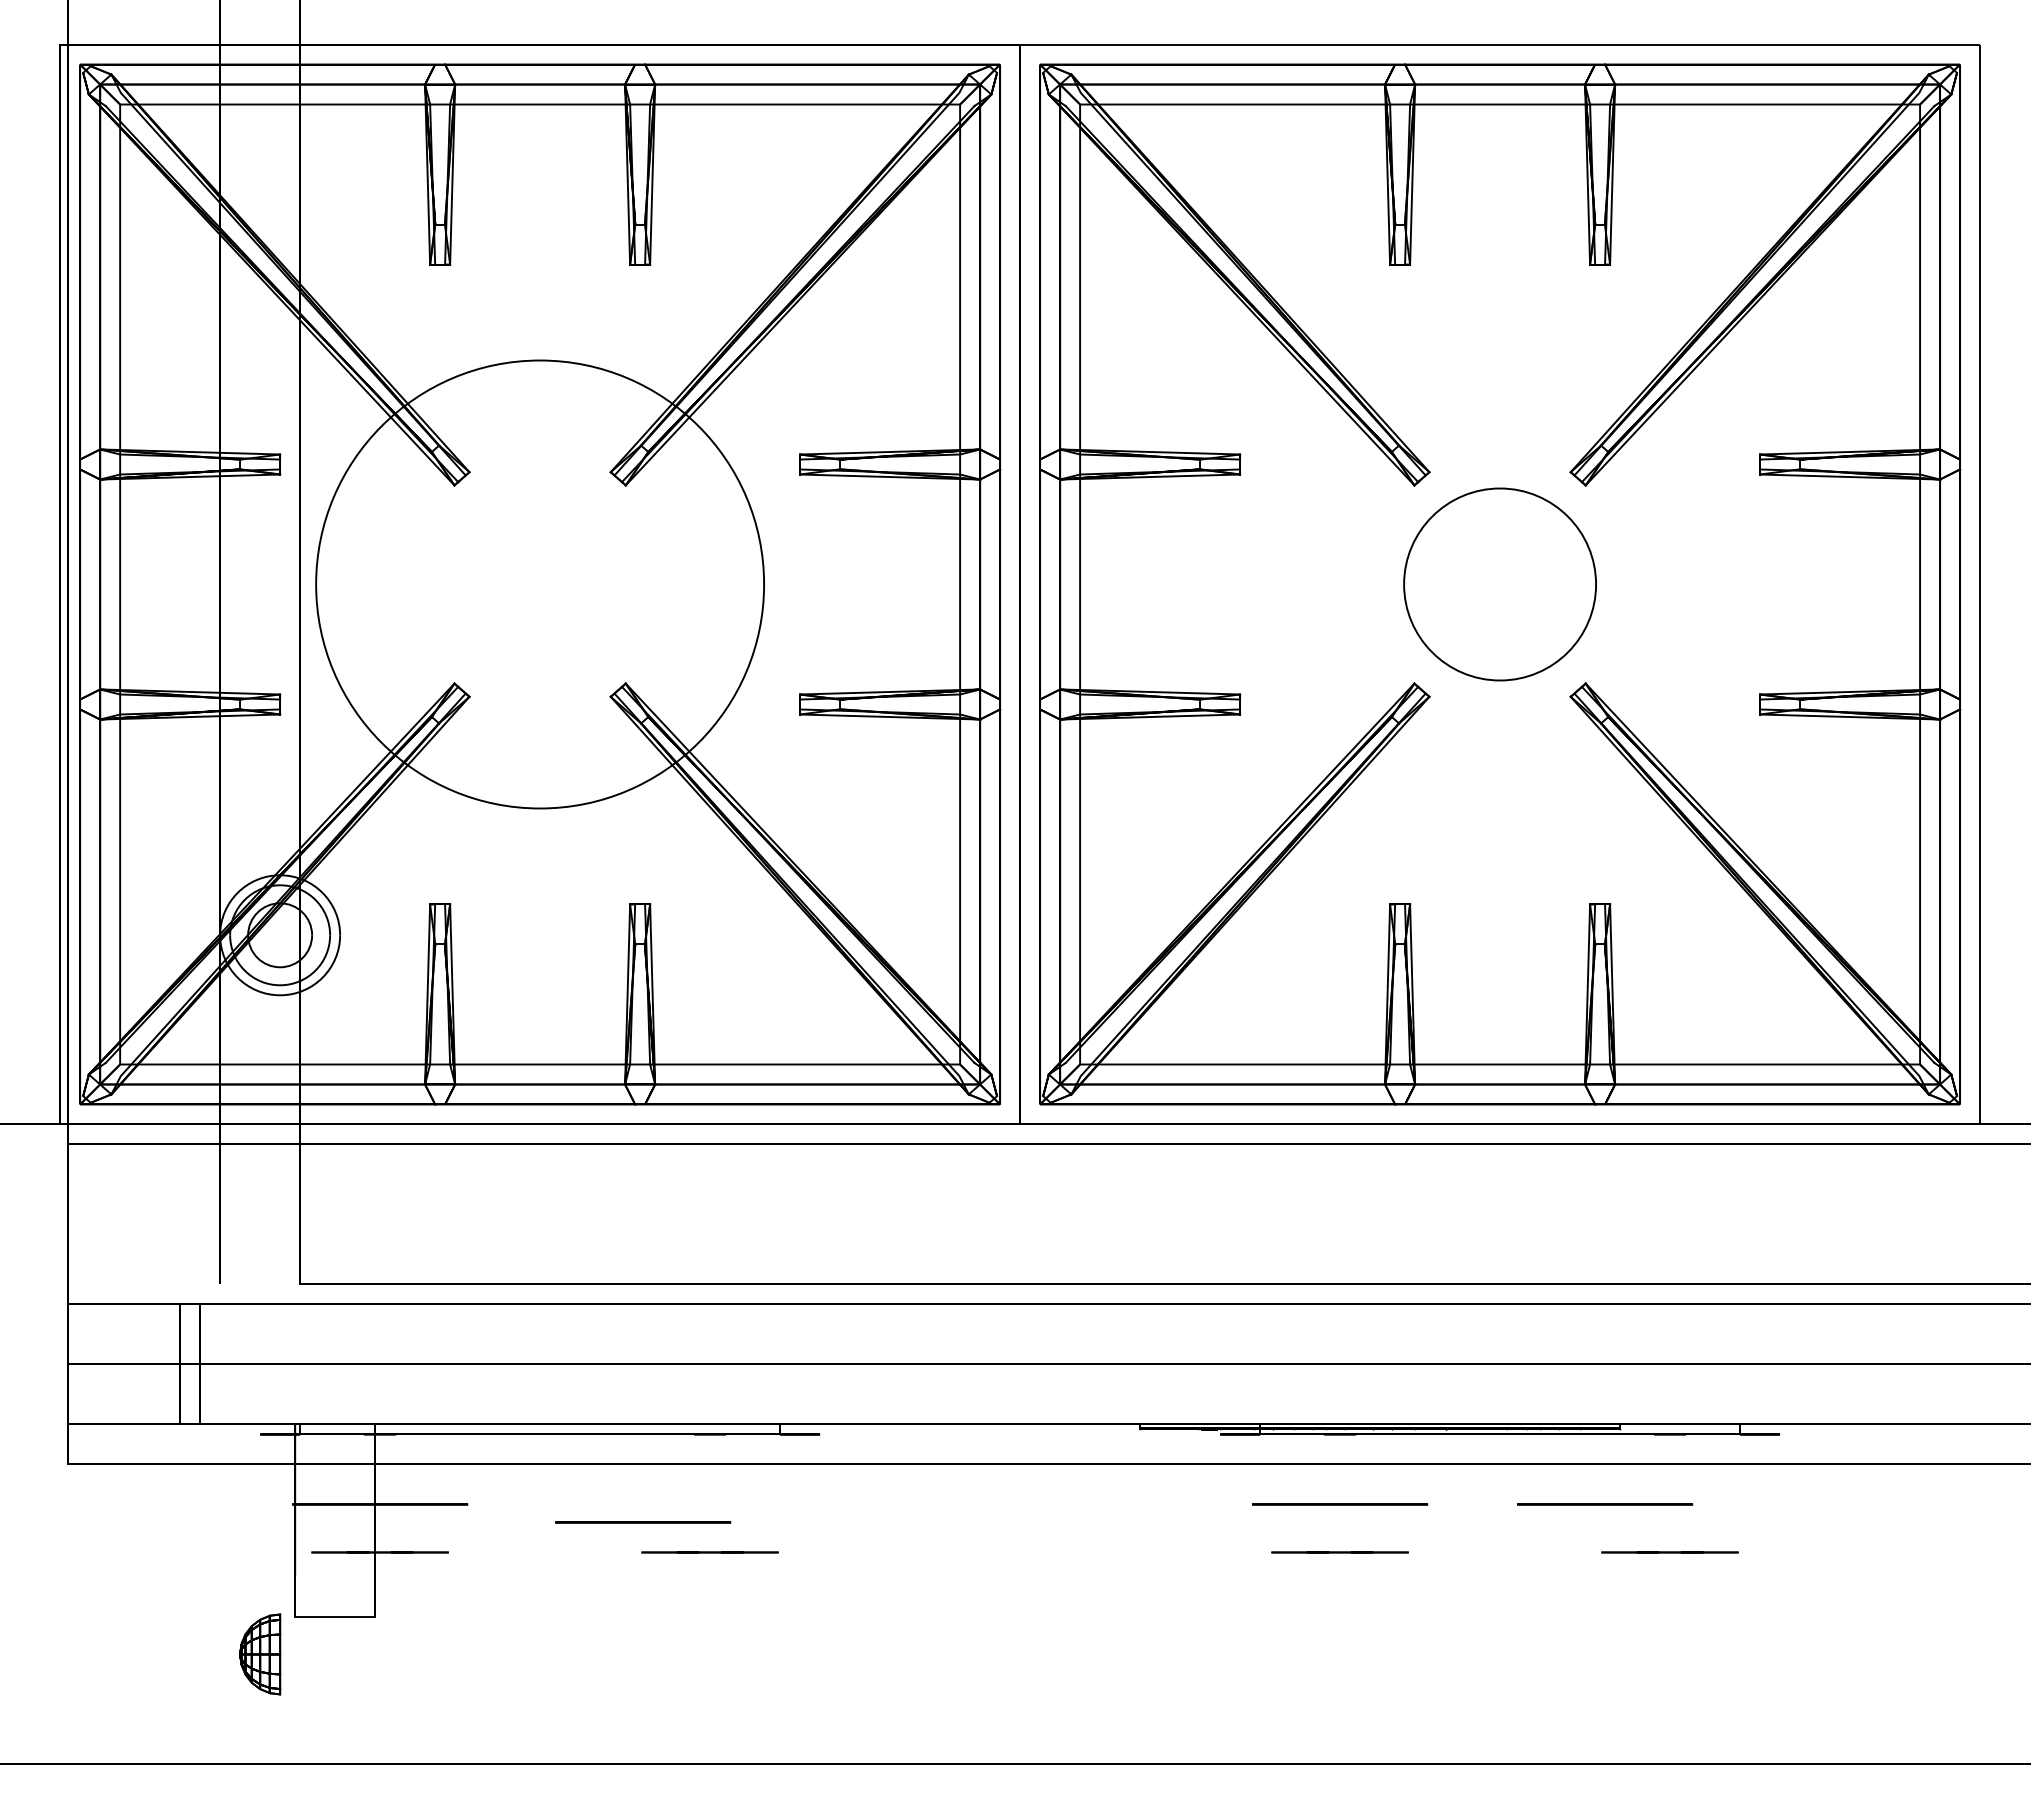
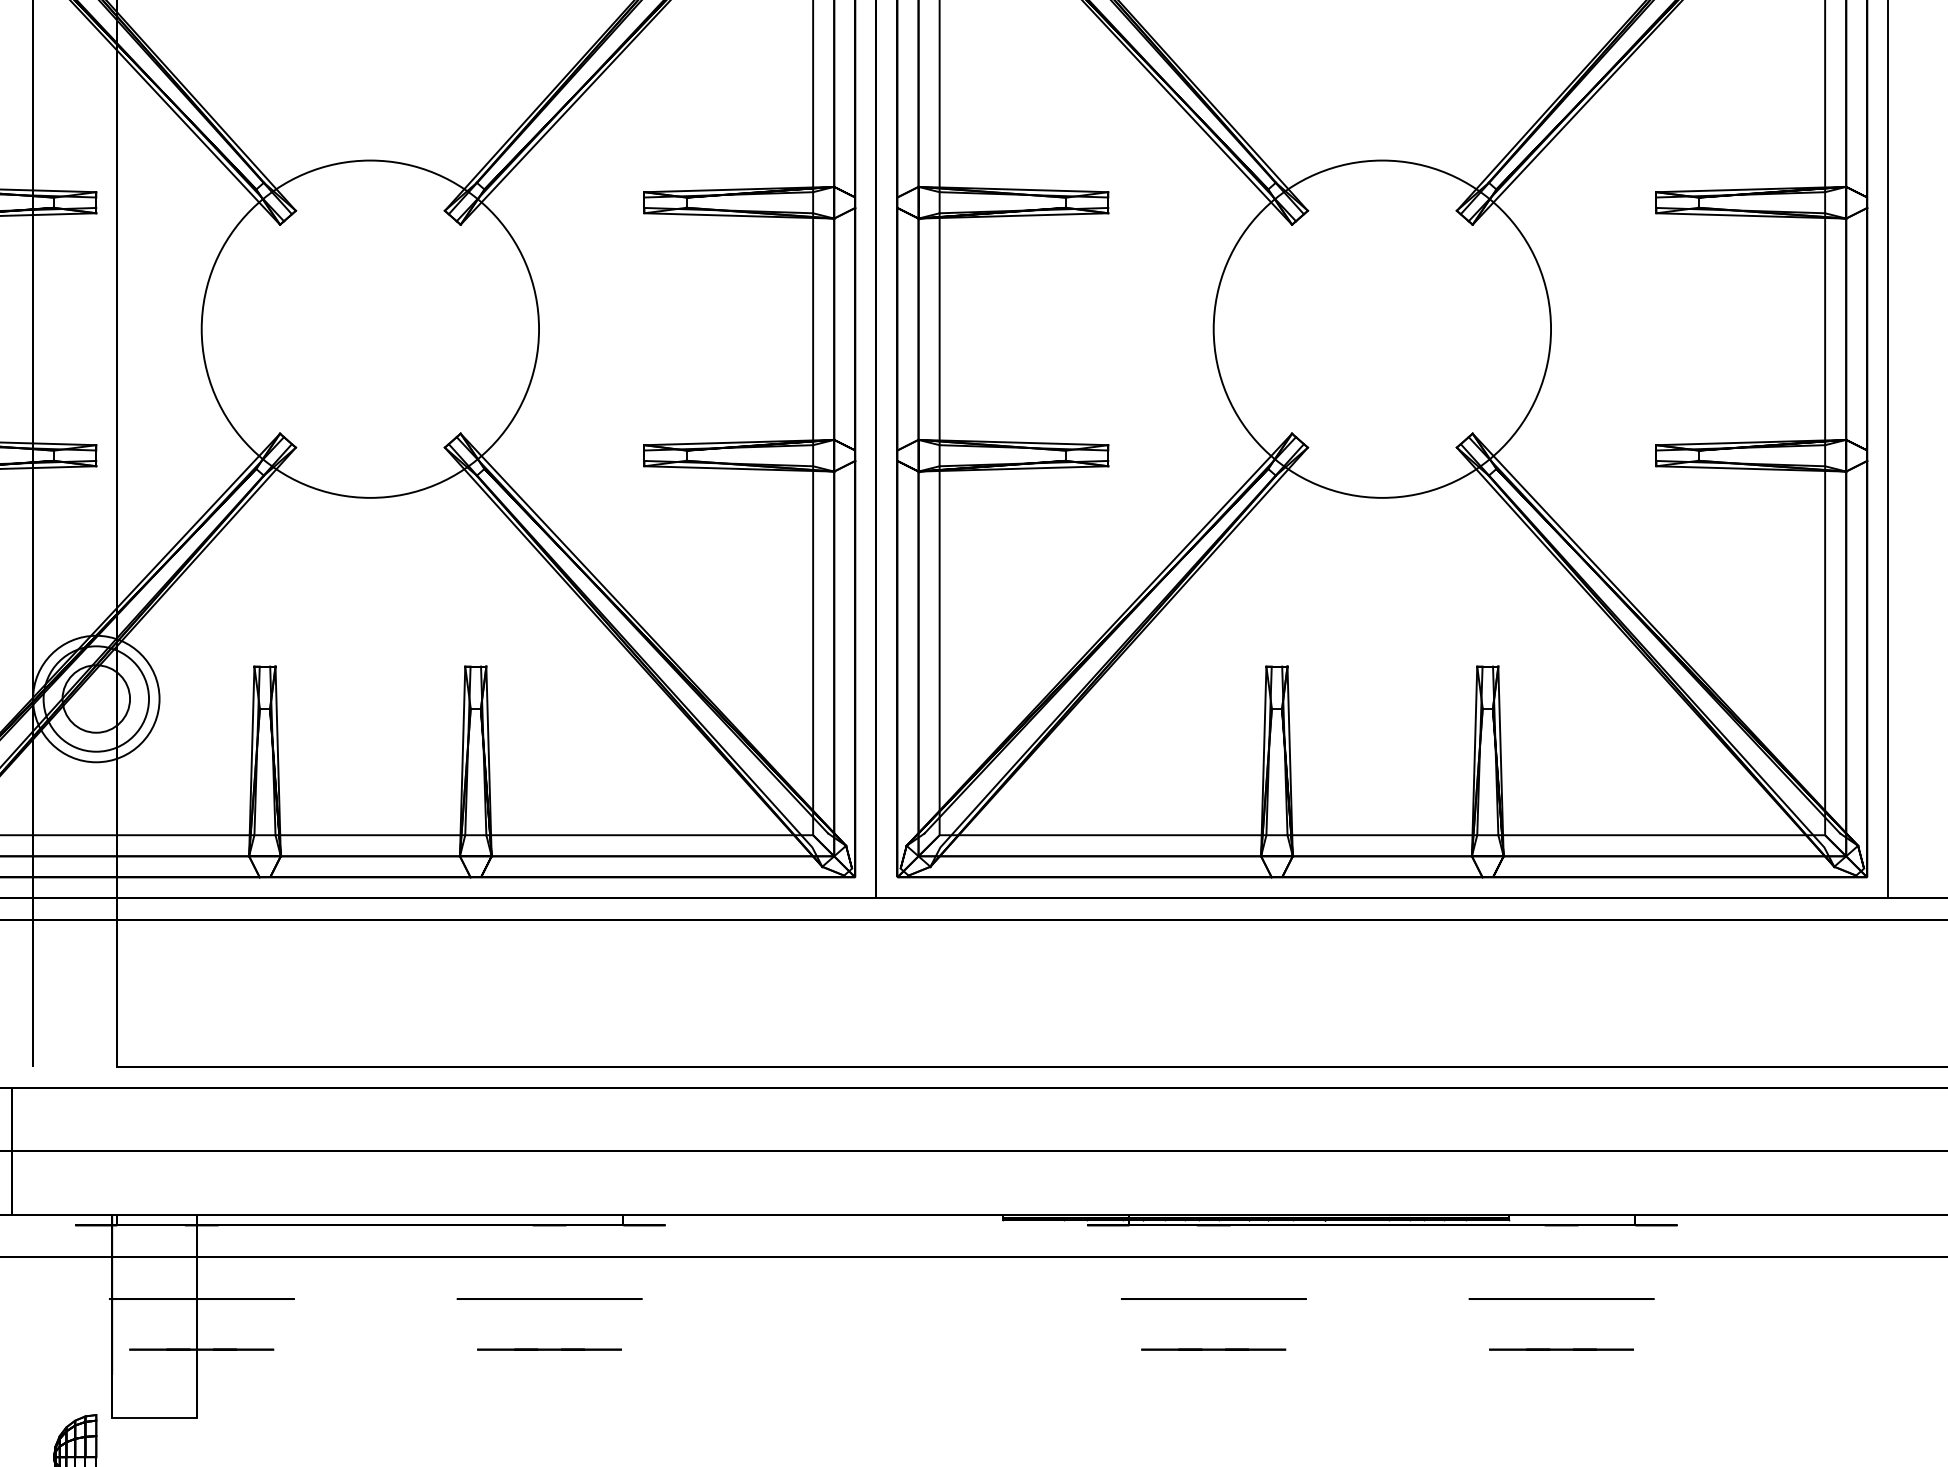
circle: (540, 584) -> (370, 329), size x0.71
circle: (1500, 584) -> (1382, 329), size x1.67
circle: (1605, 1504) -> (1562, 1299), moved
circle: (643, 1522) -> (550, 1299), moved

